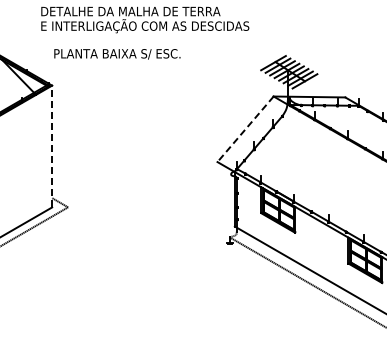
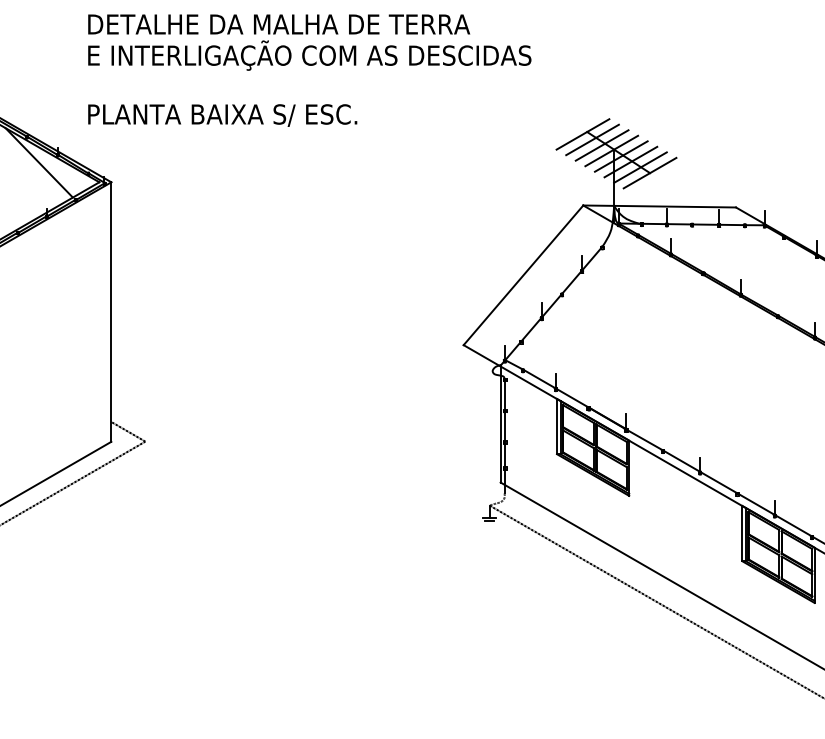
text: (117, 54) -> (222, 115), moved
line: (245, 129) -> (523, 275), dashed -> solid
line: (52, 146) -> (112, 311), dashed -> solid

